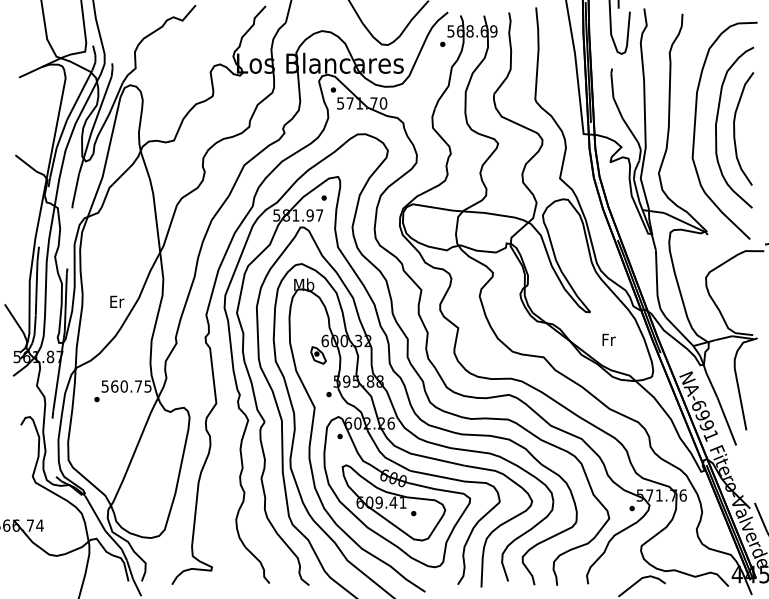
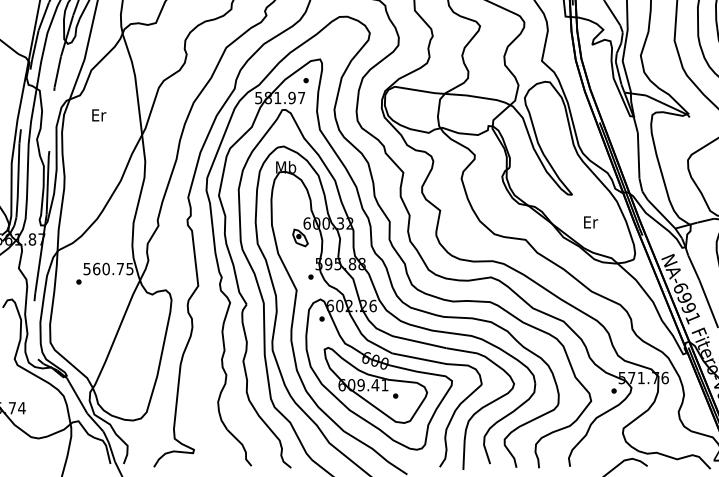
text: (117, 301) -> (99, 115), moved
text: (609, 339) -> (591, 222), Fr -> Er

